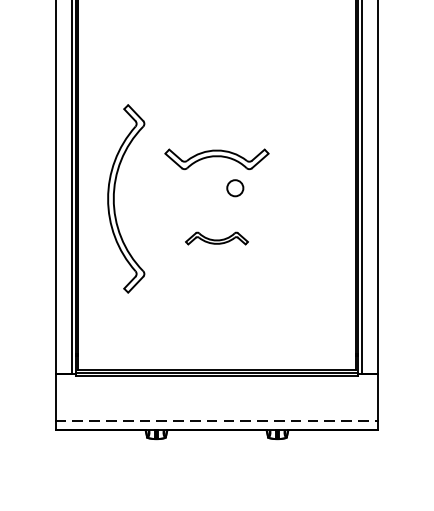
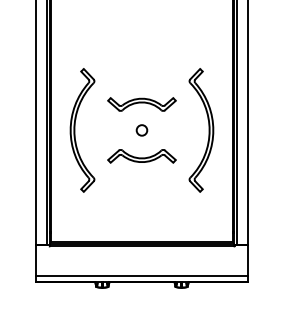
circle: (234, 188) -> (141, 130), moved
part: (318, 199) -> (208, 130), added
part: (216, 238) -> (141, 156), size x1.67
line: (217, 420) -> (142, 275), dashed -> solid

